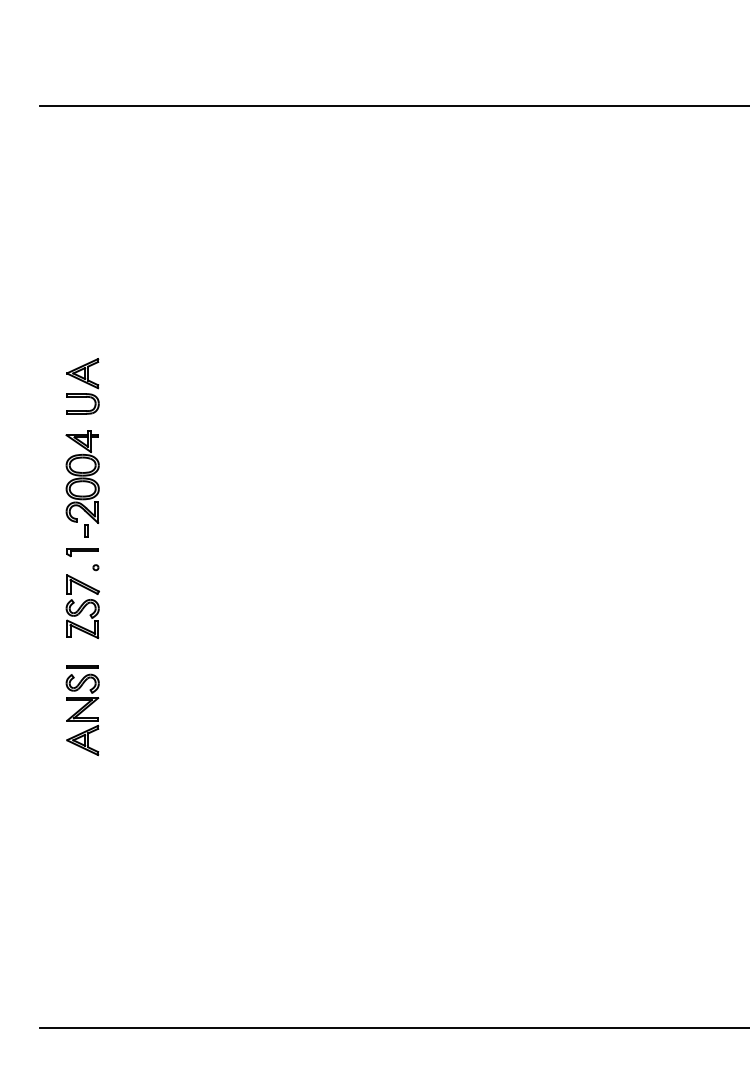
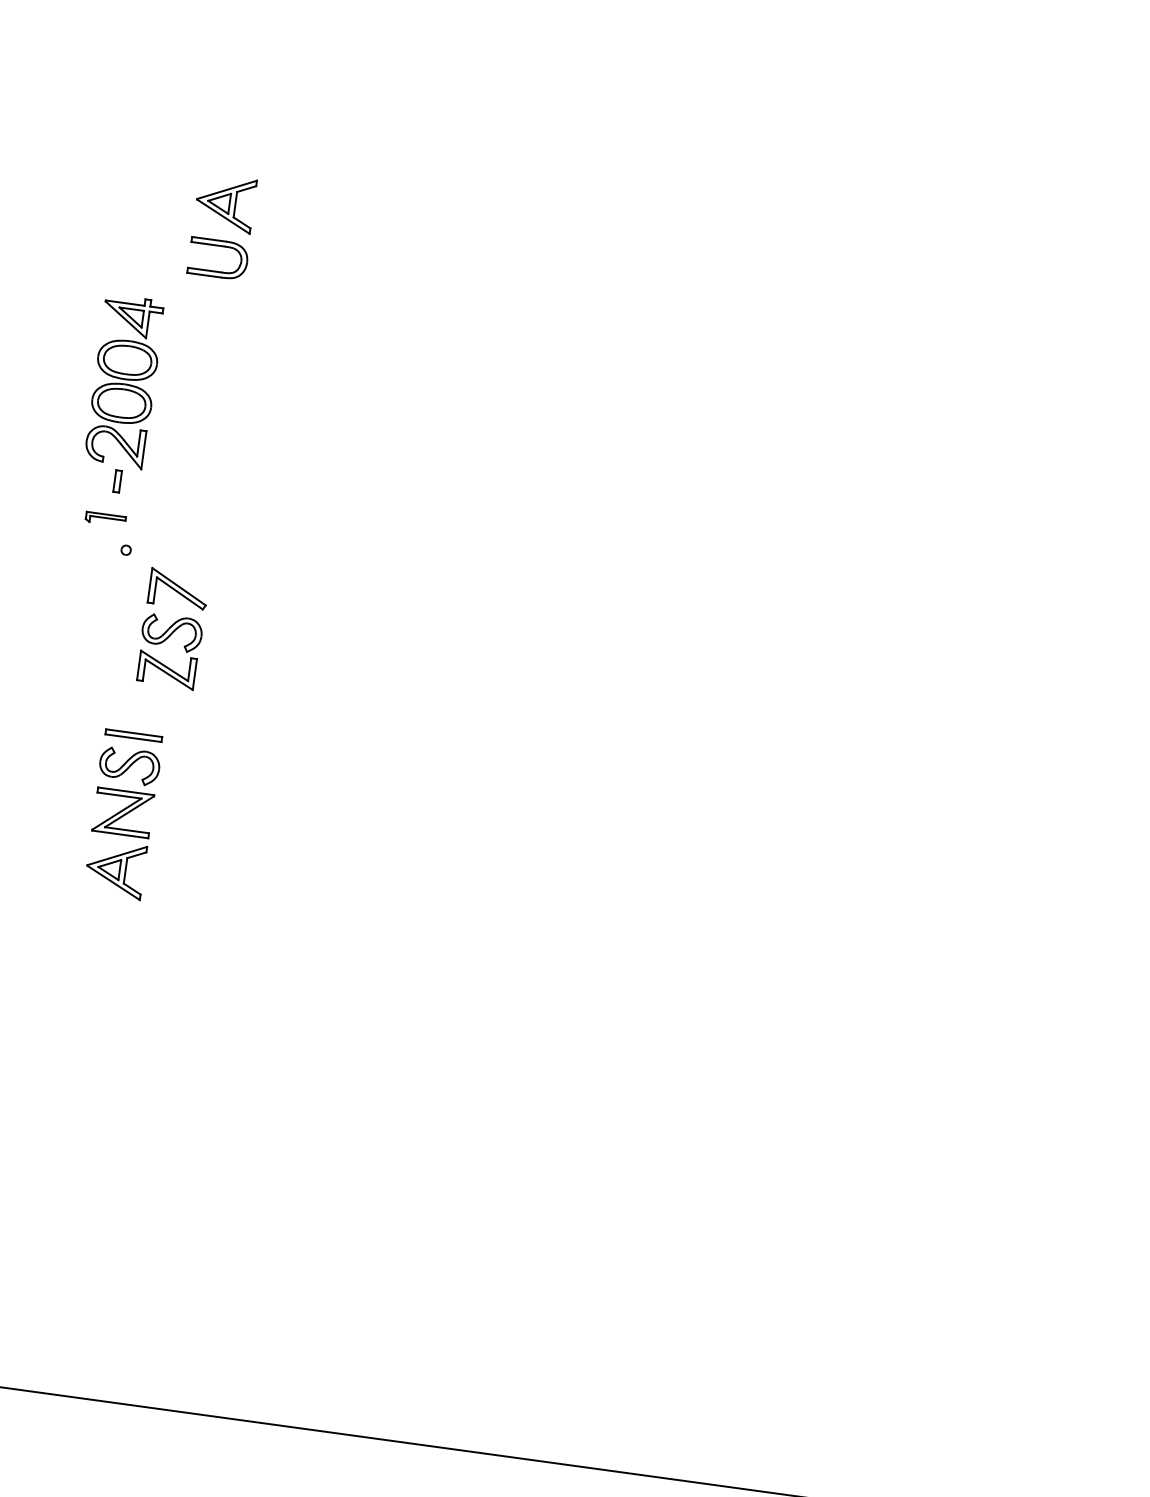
part: (82, 386) -> (221, 226), moved
part: (82, 552) -> (105, 519), size x0.7
part: (82, 606) -> (172, 628), moved
part: (82, 710) -> (122, 814), moved

